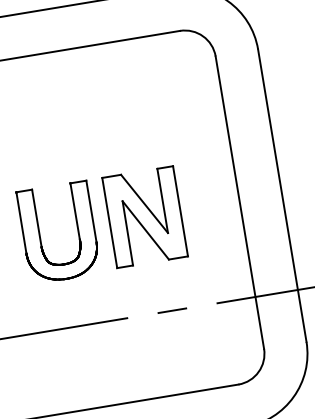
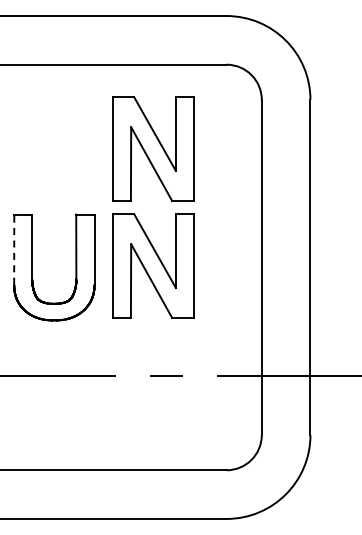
part: (128, 114) -> (153, 148), added
line: (21, 222) -> (14, 249), solid -> dashed

